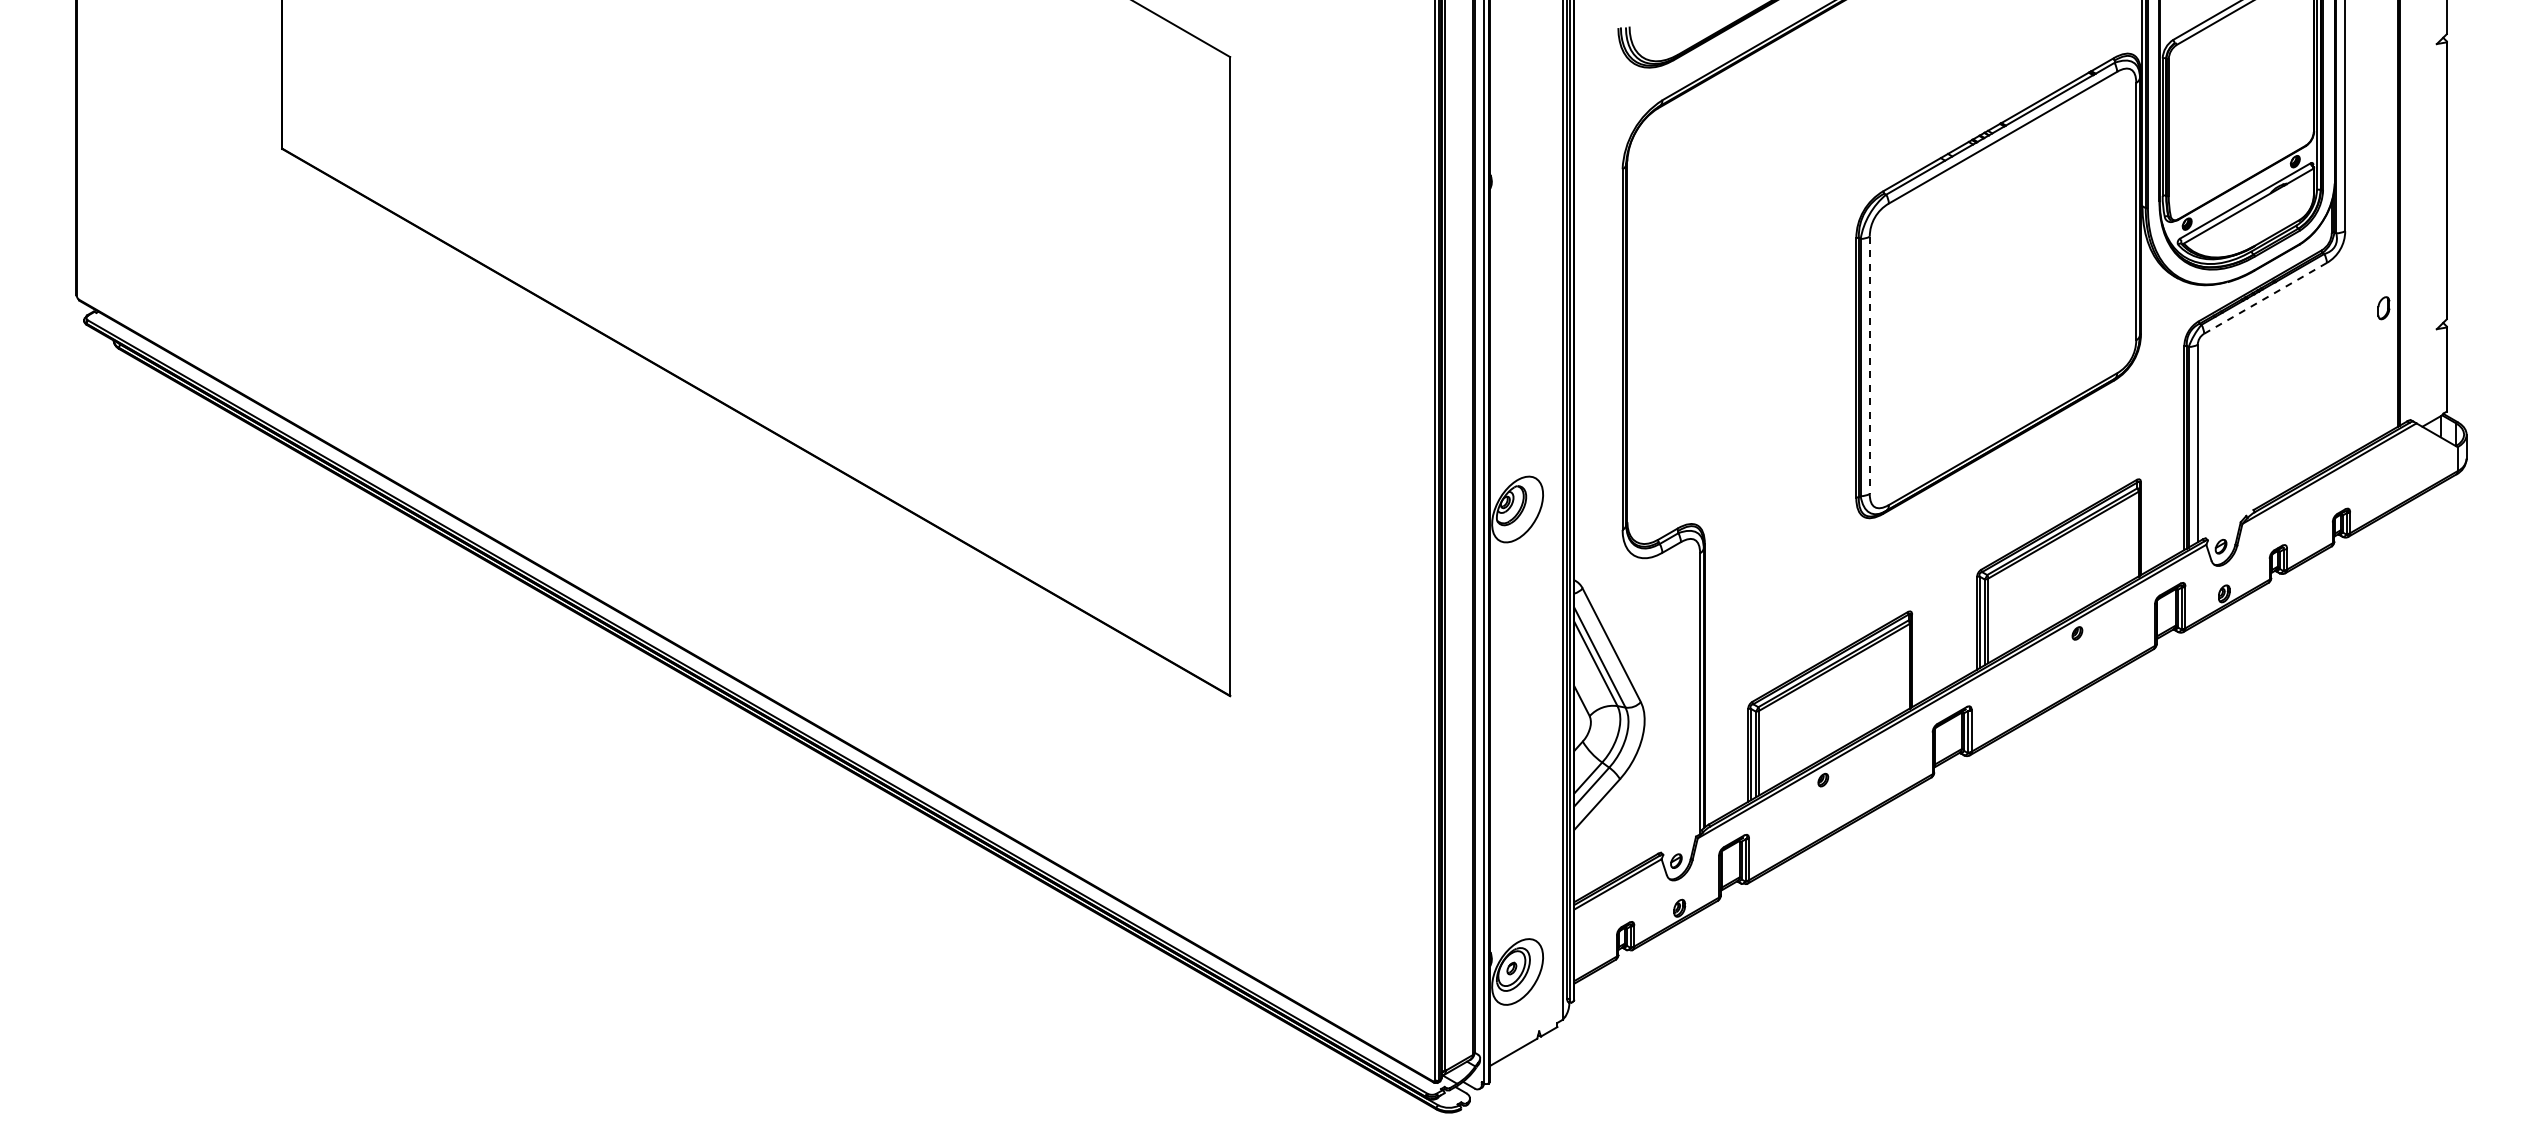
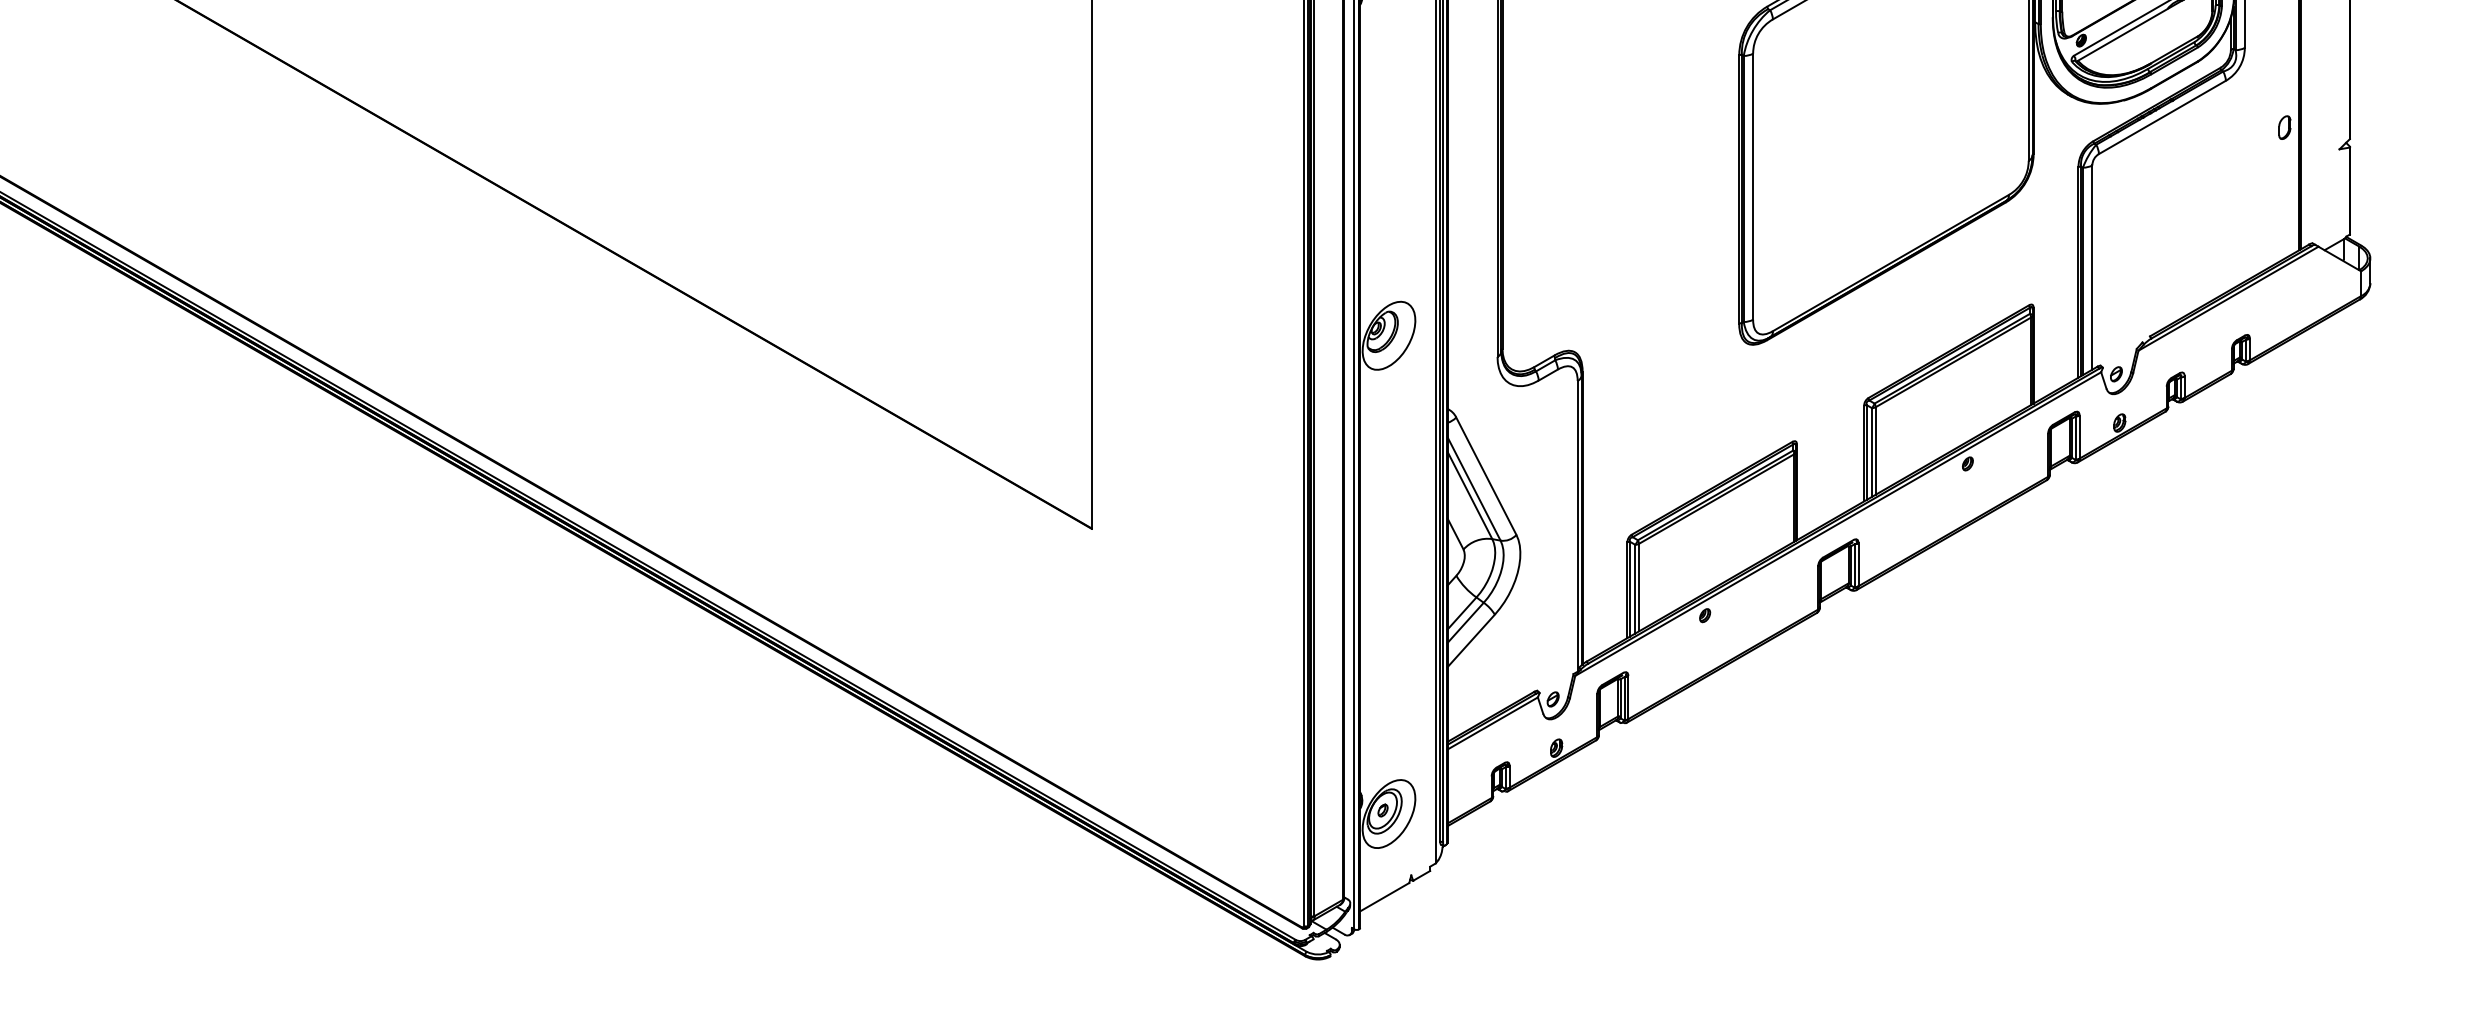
line: (2265, 298) -> (2162, 117), dashed -> solid
line: (1869, 365) -> (1752, 186), dashed -> solid

